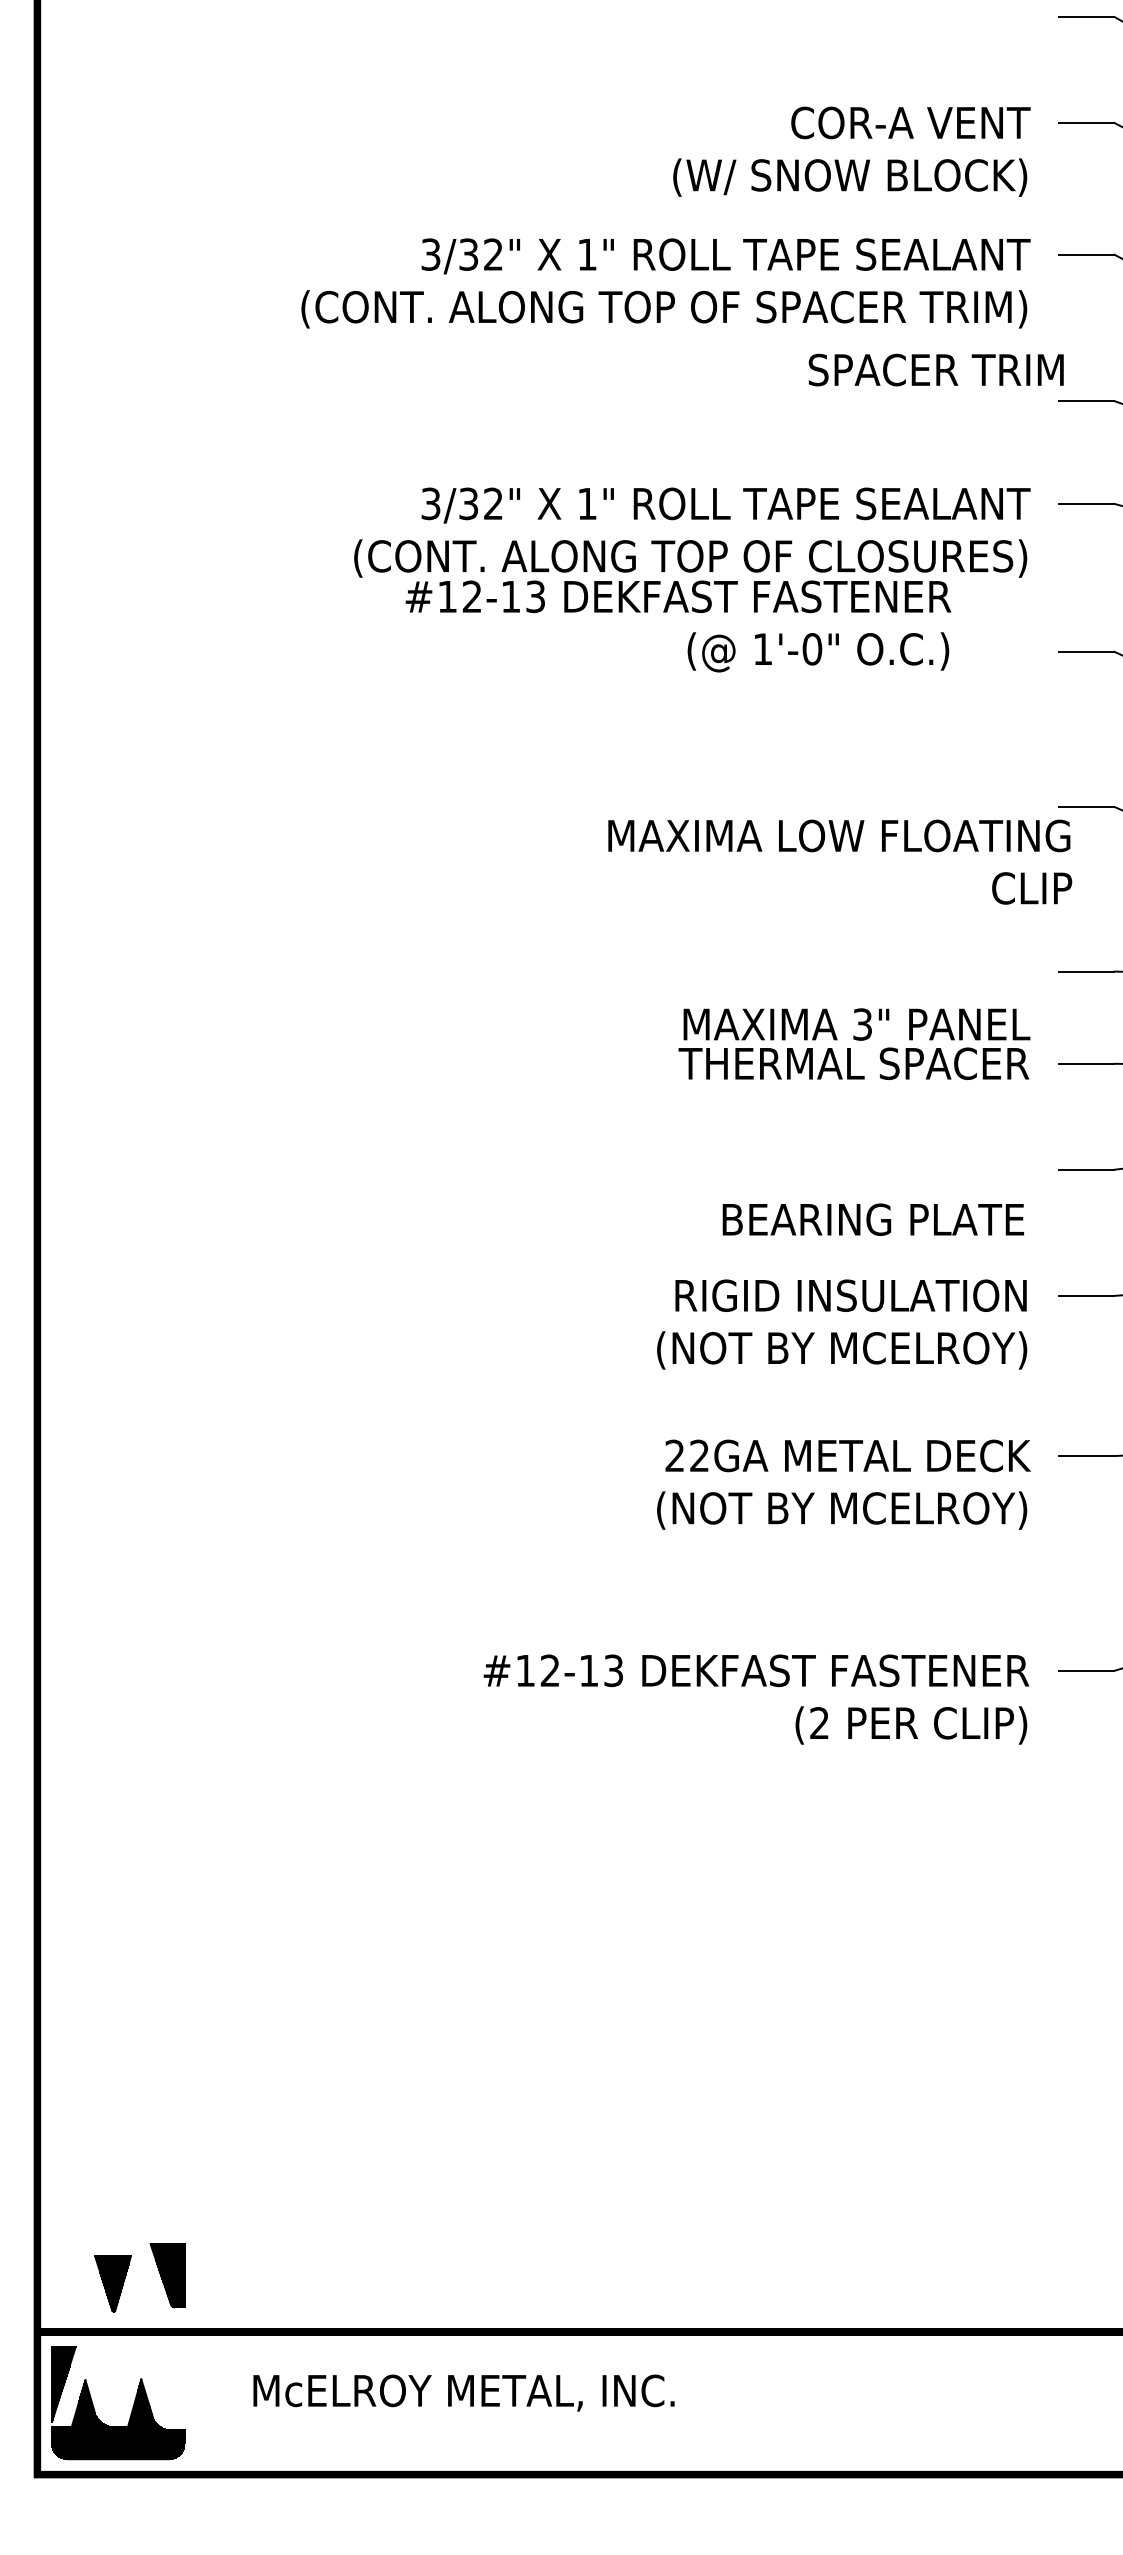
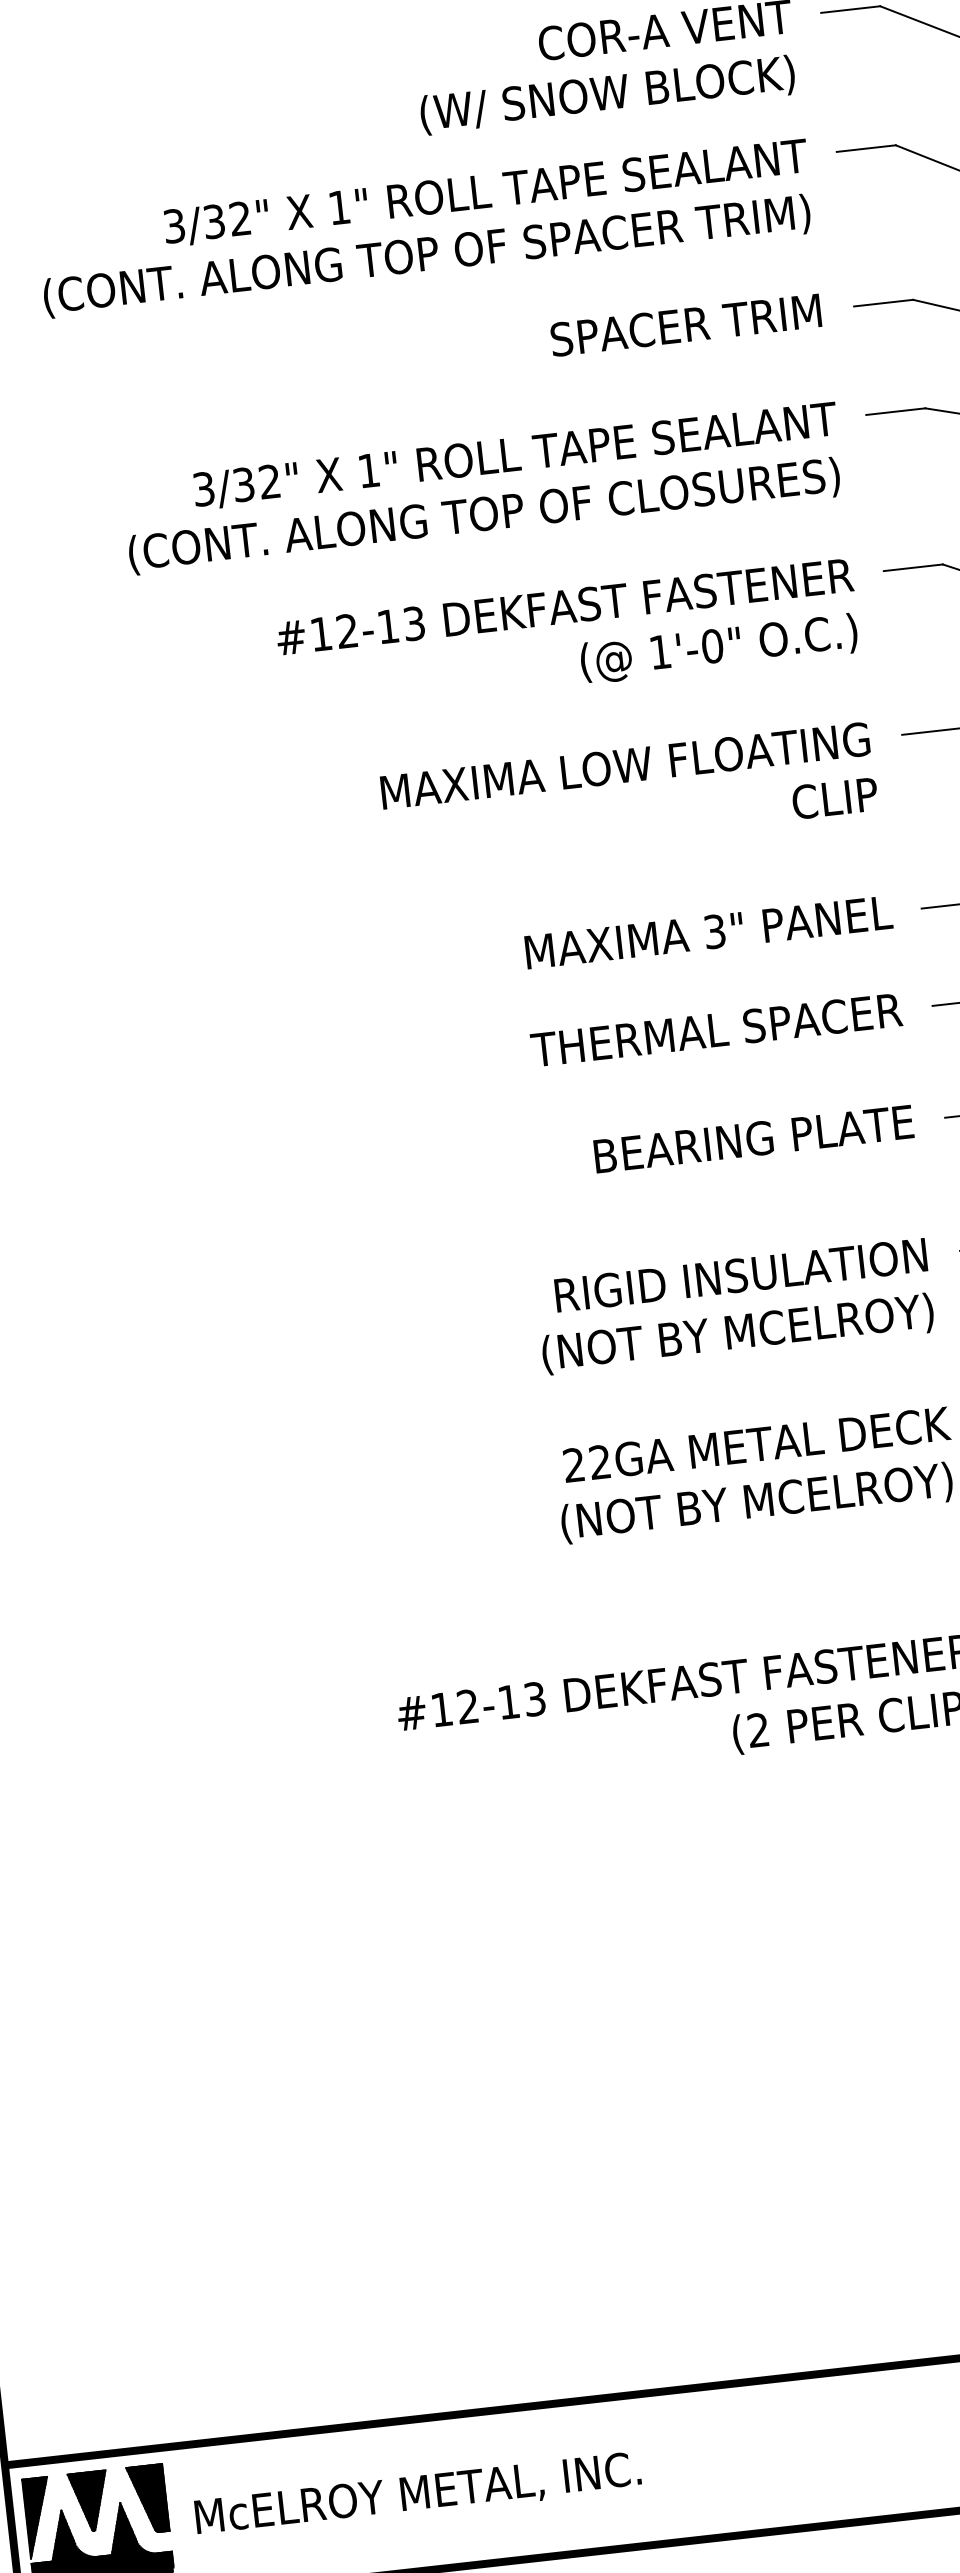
text: (935, 369) -> (685, 324), moved
text: (678, 626) -> (568, 638), moved
text: (840, 861) -> (629, 792), moved
text: (856, 1024) -> (708, 932), moved
text: (872, 1219) -> (752, 1139), moved
part: (167, 2275) -> (147, 2499), moved
part: (112, 2283) -> (89, 2501), moved
text: (463, 2392) -> (417, 2494), moved

